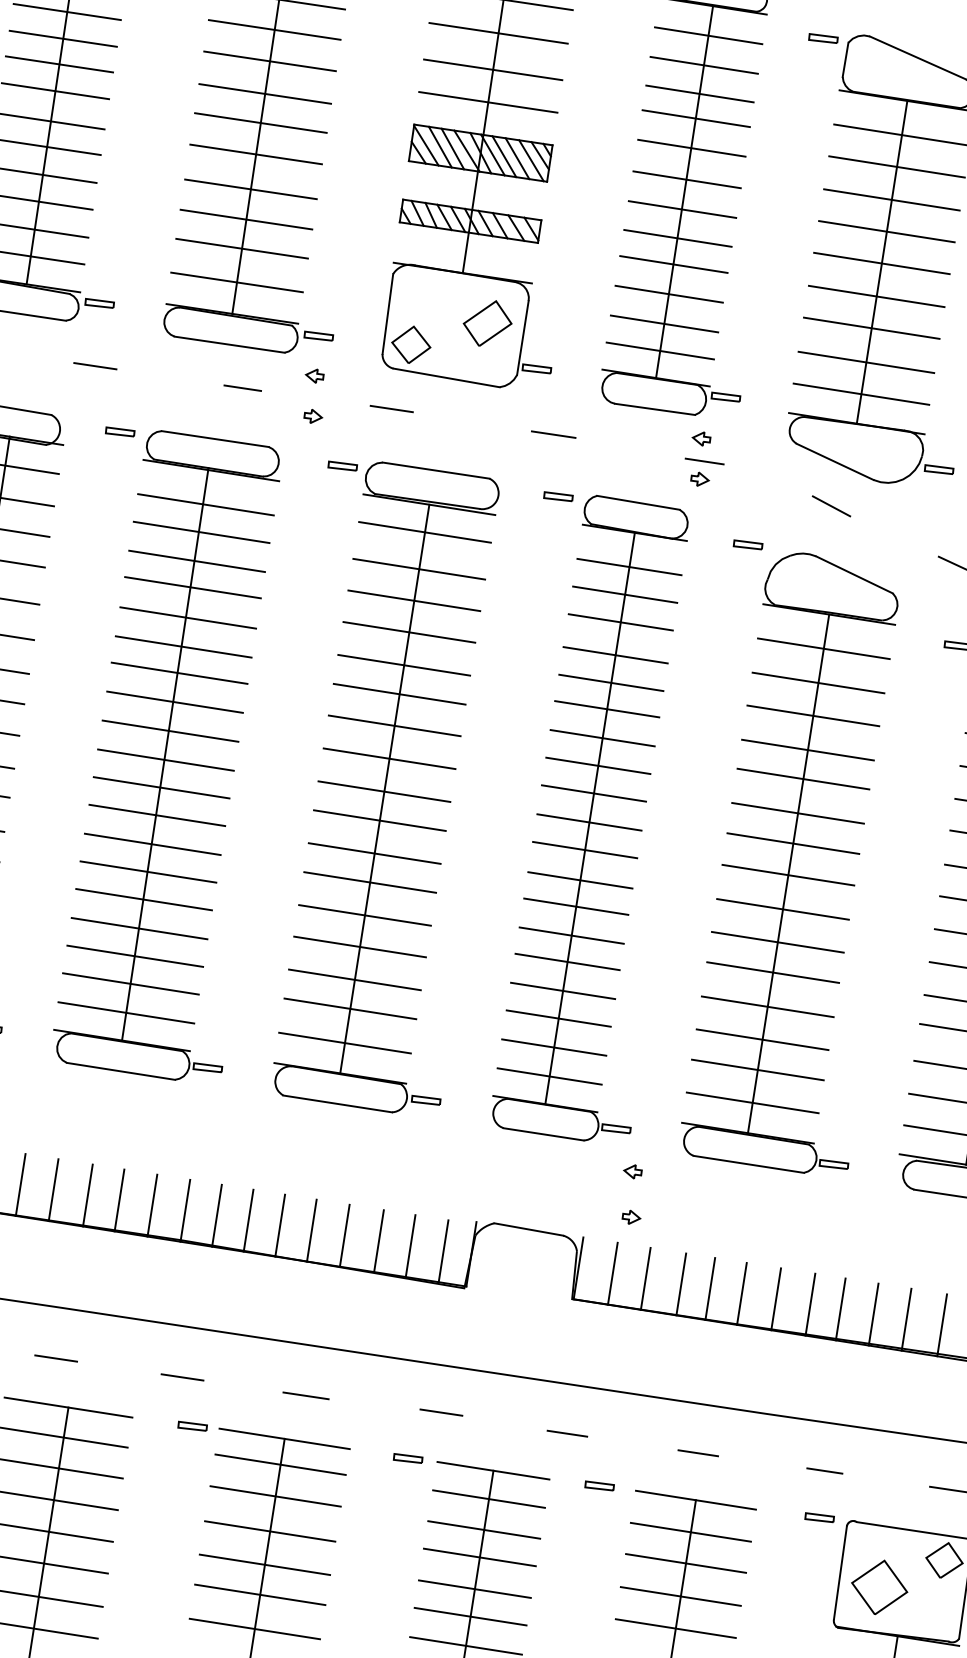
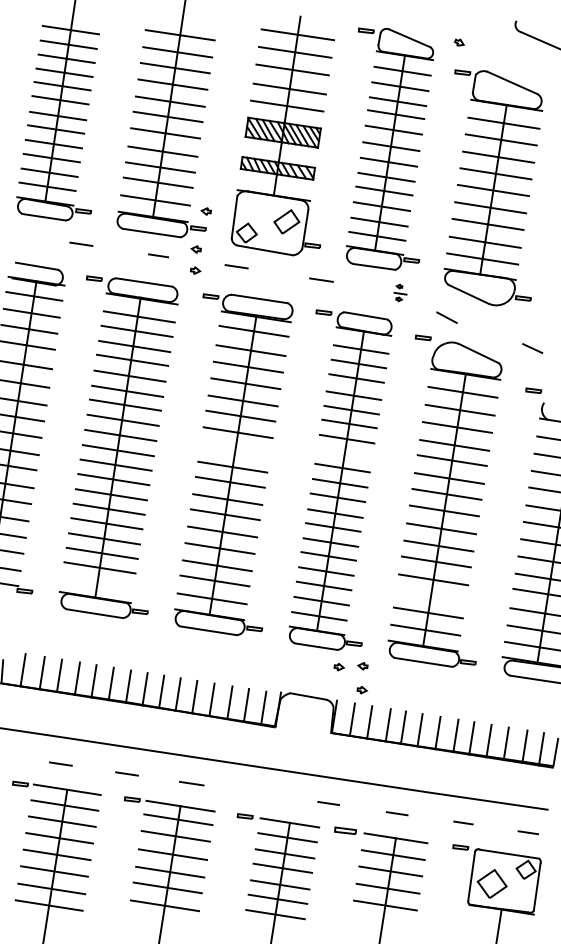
part: (332, 303) -> (205, 211), added
part: (704, 458) -> (400, 292), size x0.6
line: (830, 505) -> (446, 317), moved
line: (389, 757) -> (235, 449), removed
line: (597, 765) -> (344, 453), removed
line: (126, 1011) -> (97, 582), removed
line: (761, 1038) -> (430, 596), removed
part: (586, 1174) -> (338, 667), added
line: (441, 1410) -> (262, 791), removed
part: (599, 1485) -> (345, 830), size x1.4

